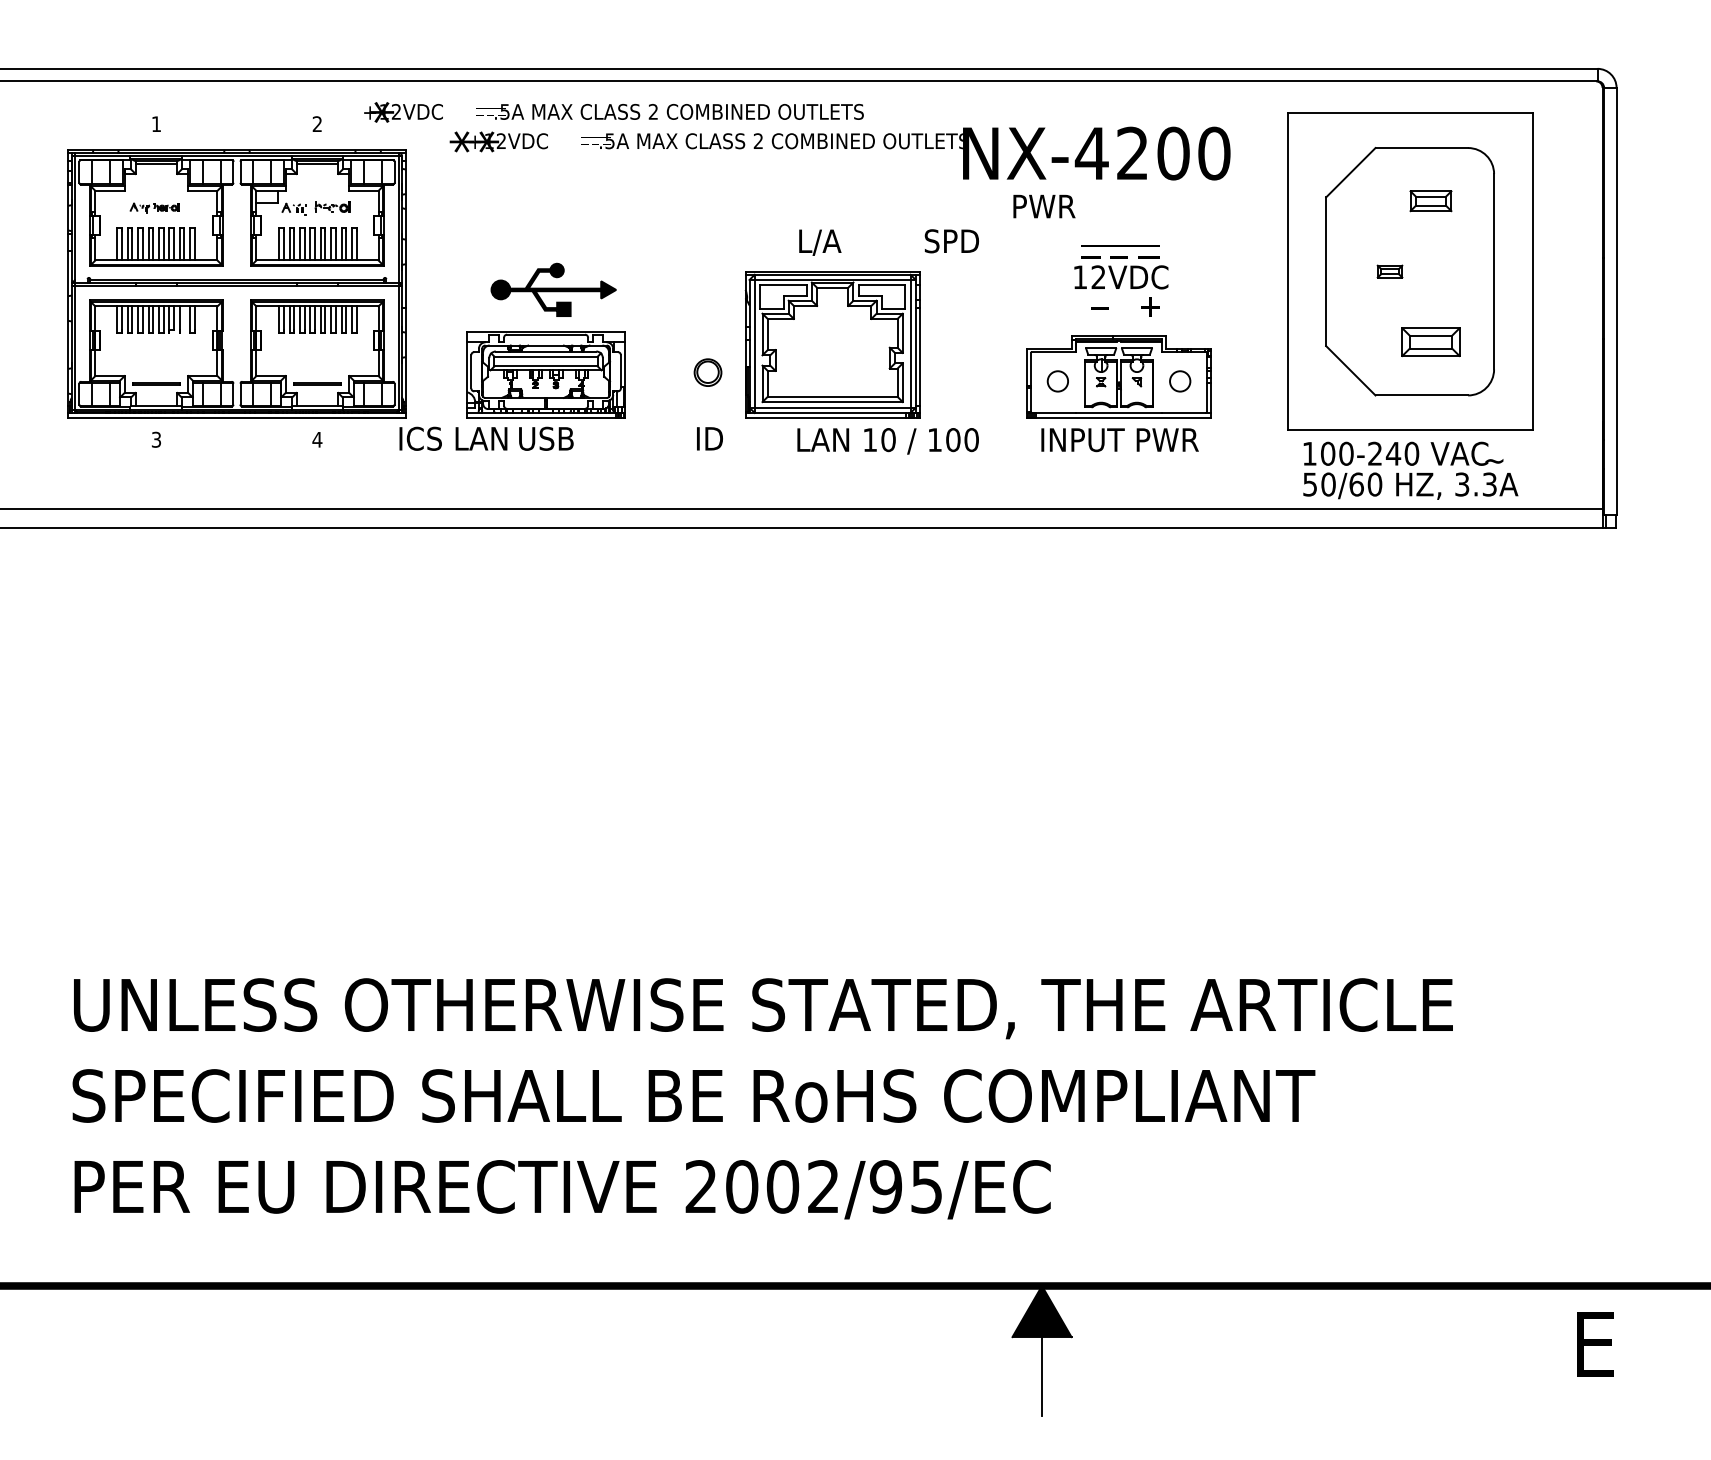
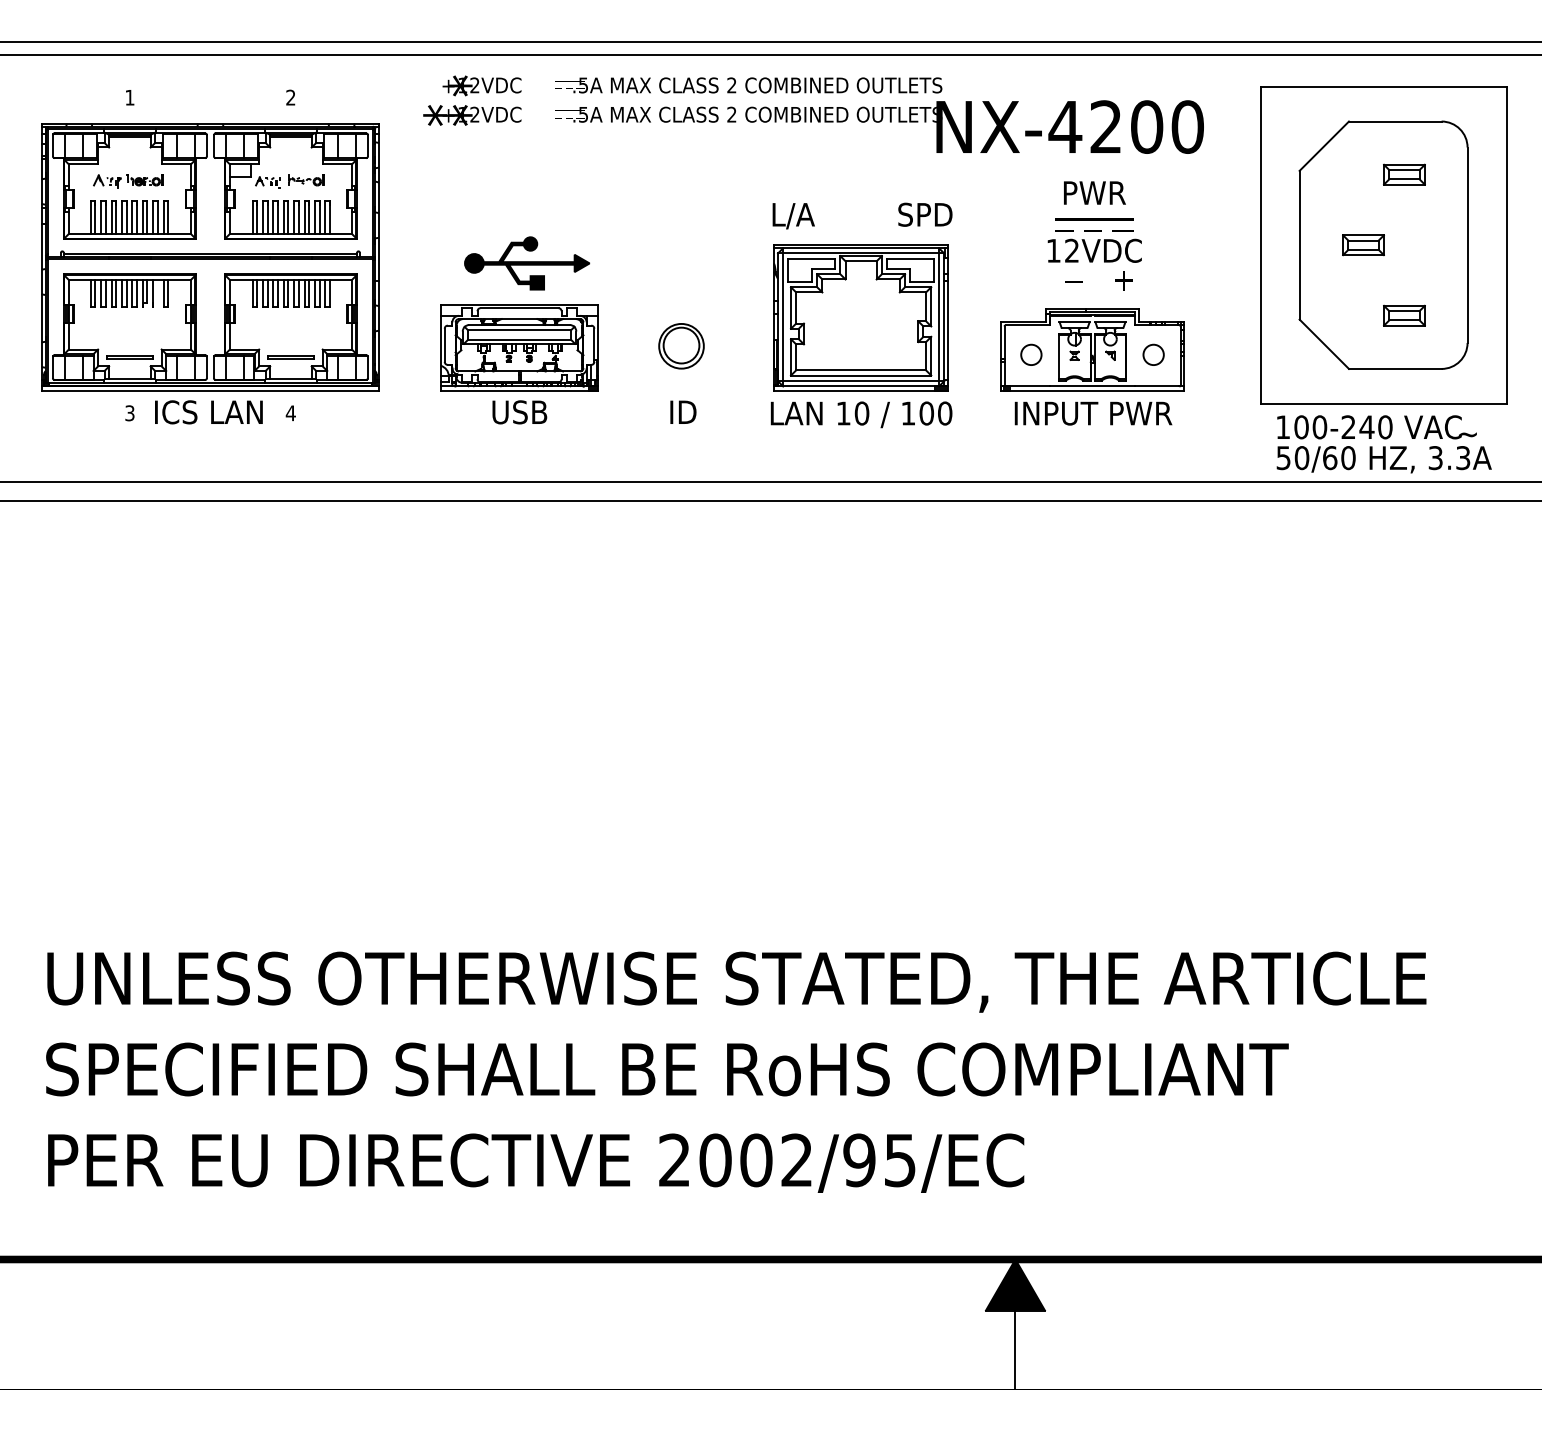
text: (613, 112) -> (691, 86), moved
text: (1044, 206) -> (1094, 193), moved
part: (154, 207) -> (127, 181), size x1.43
part: (1389, 271) -> (1362, 245), size x1.67
part: (1430, 342) -> (1403, 316), size x0.71
part: (832, 344) -> (860, 318), moved
part: (707, 372) -> (680, 346), size x1.67
text: (453, 438) -> (208, 412), moved

